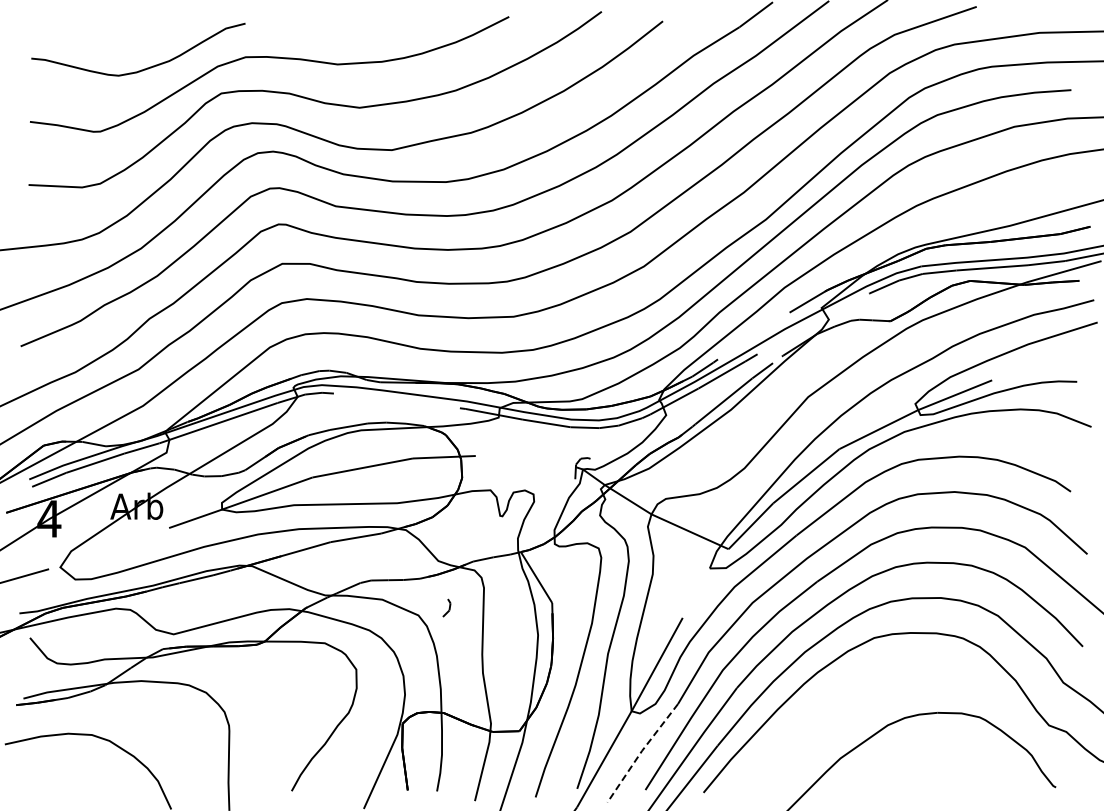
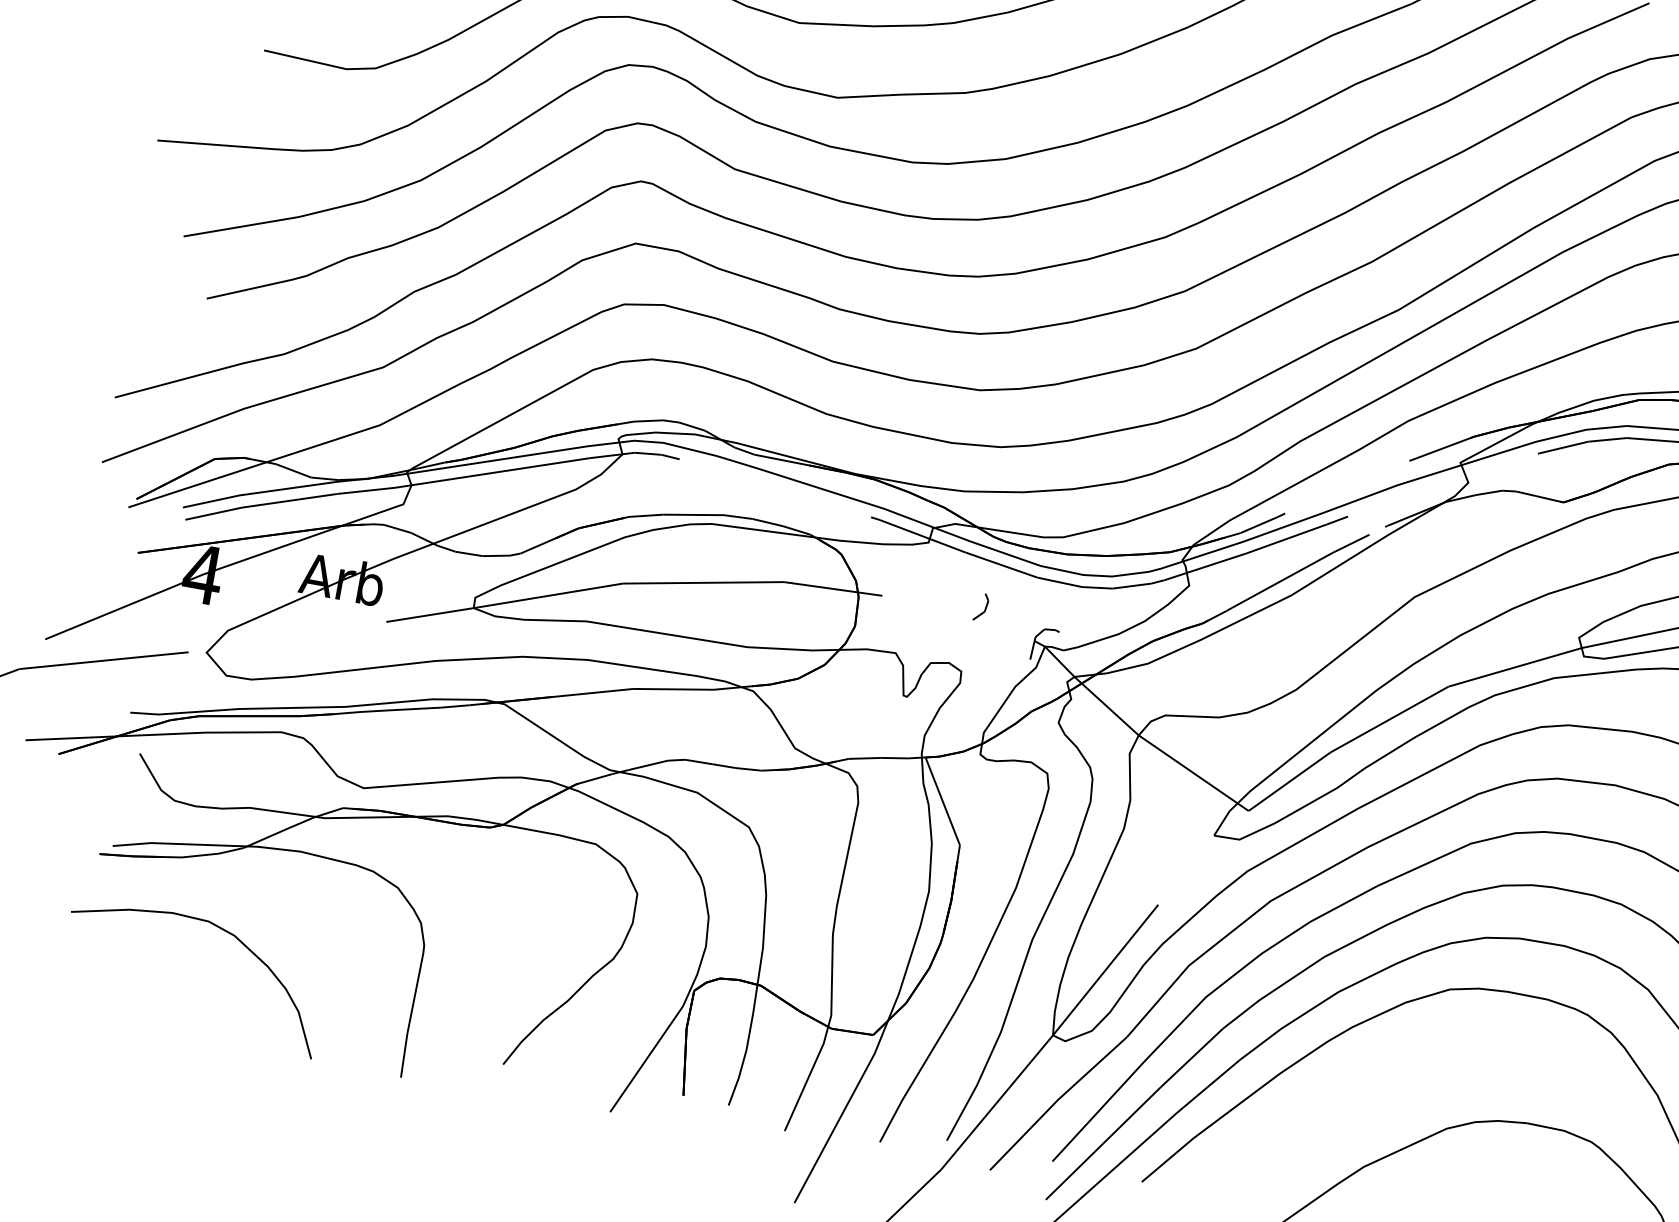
line: (448, 608) -> (983, 608), moved
line: (641, 752) -> (1056, 1102), dashed -> solid

